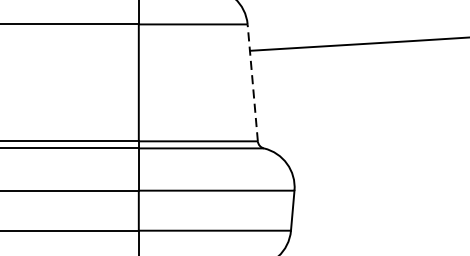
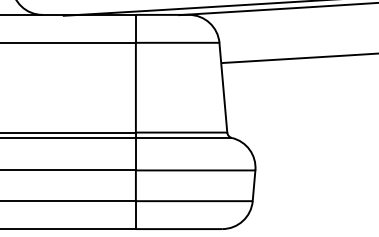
line: (252, 82) -> (223, 87), dashed -> solid

